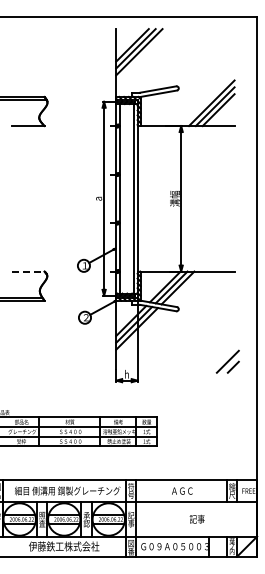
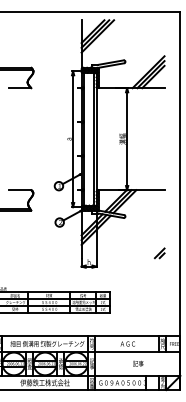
line: (28, 271) -> (20, 190), dashed -> solid
part: (227, 361) -> (159, 253), size x0.62

